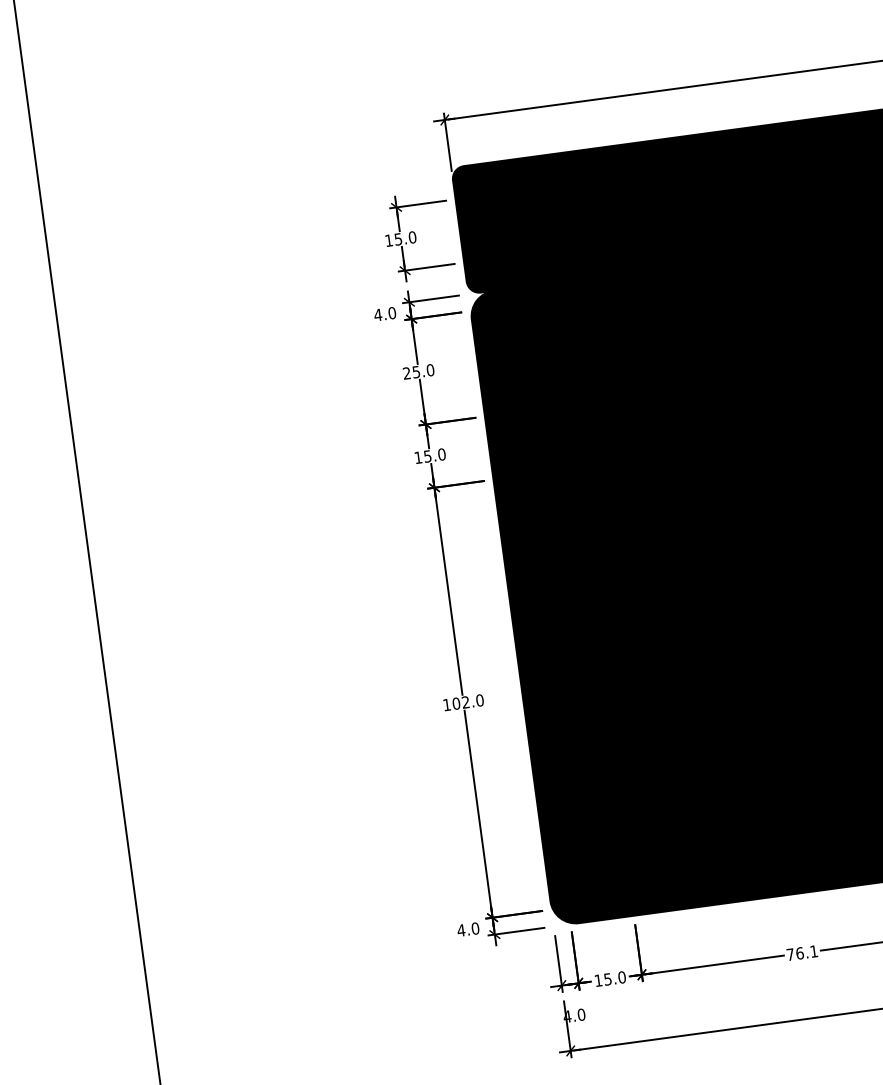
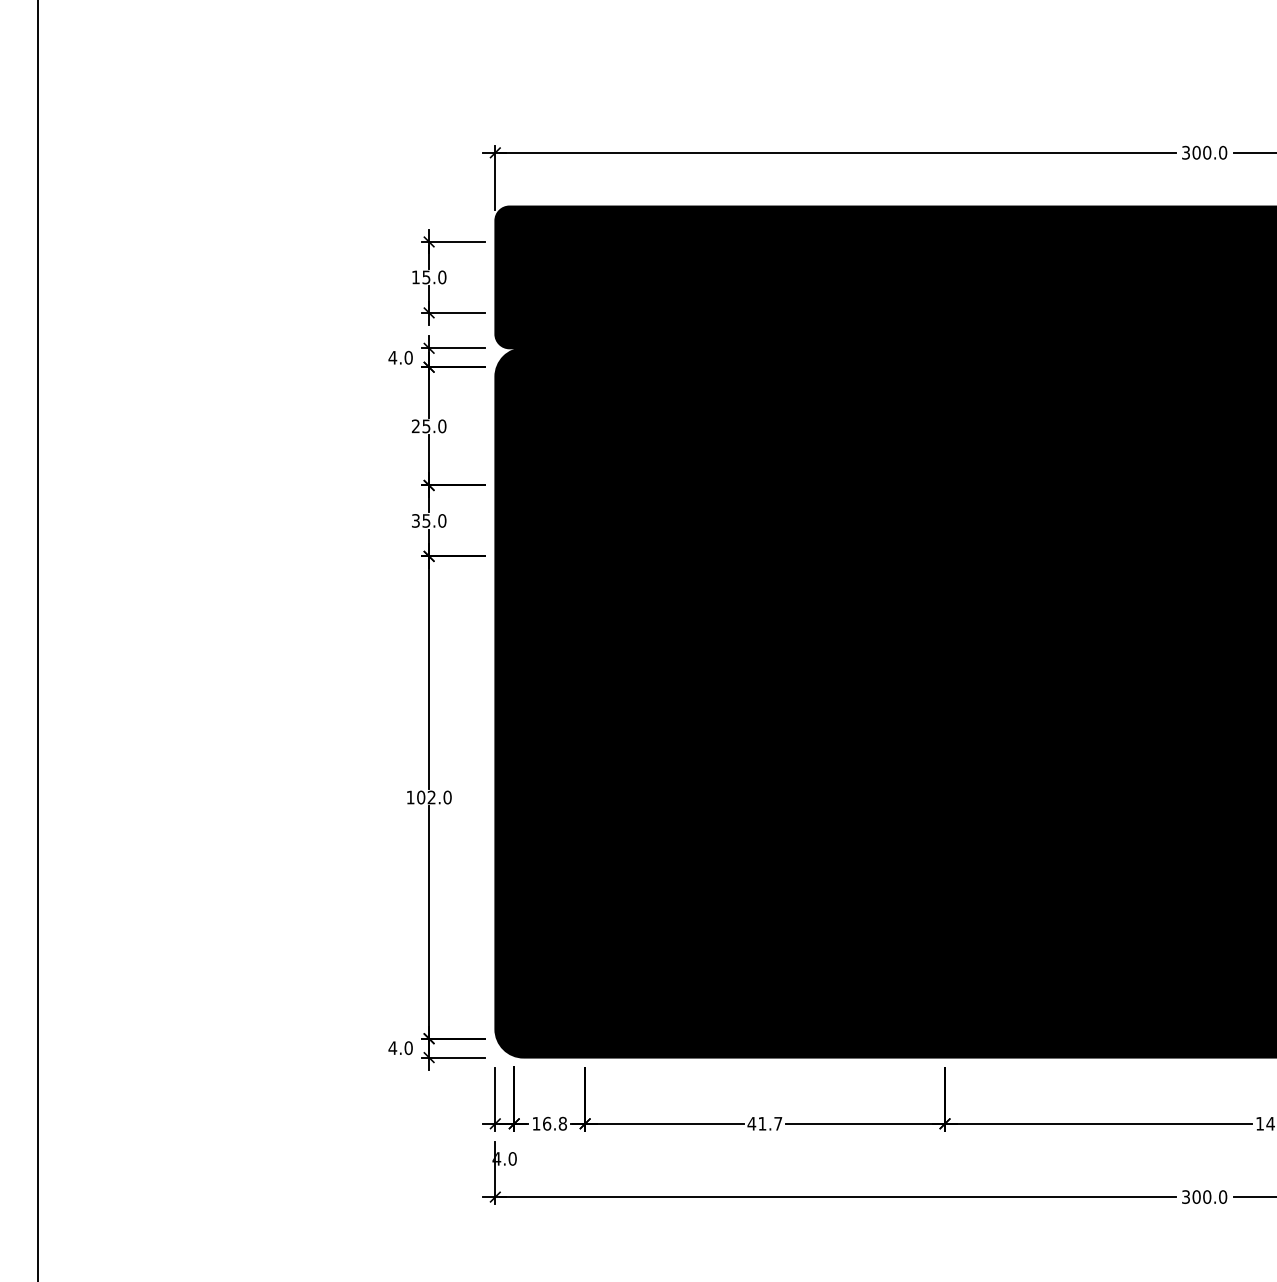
text: (417, 457) -> (415, 520), 15.0 -> 35.0
text: (801, 952) -> (764, 1123), 76.1 -> 41.7
text: (615, 978) -> (555, 1123), 15.0 -> 16.8

